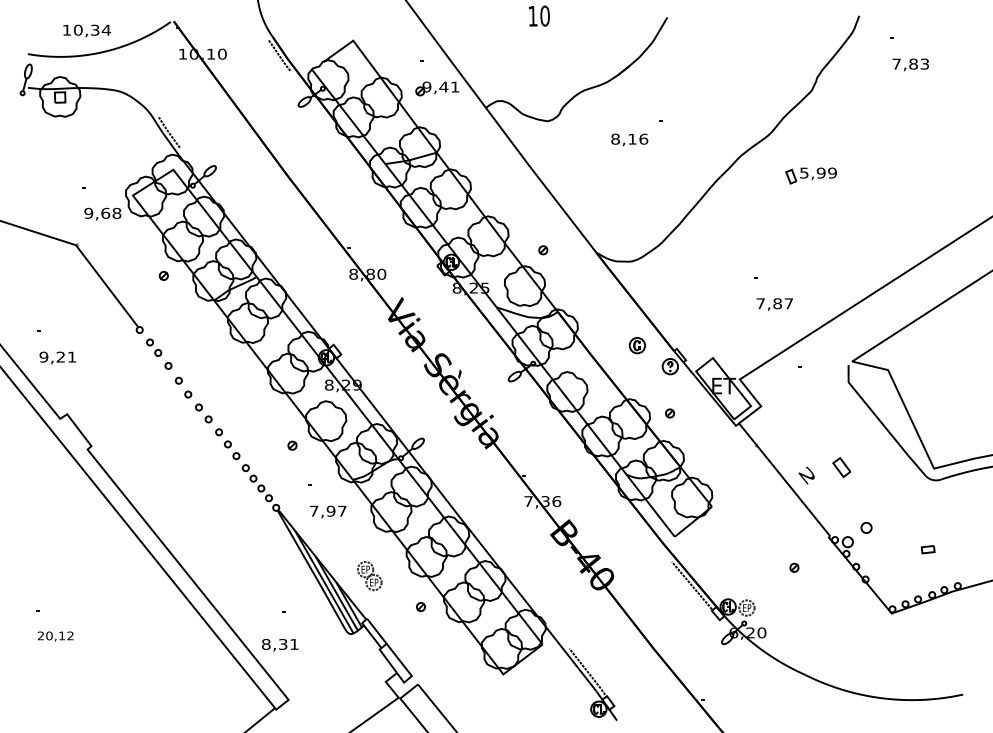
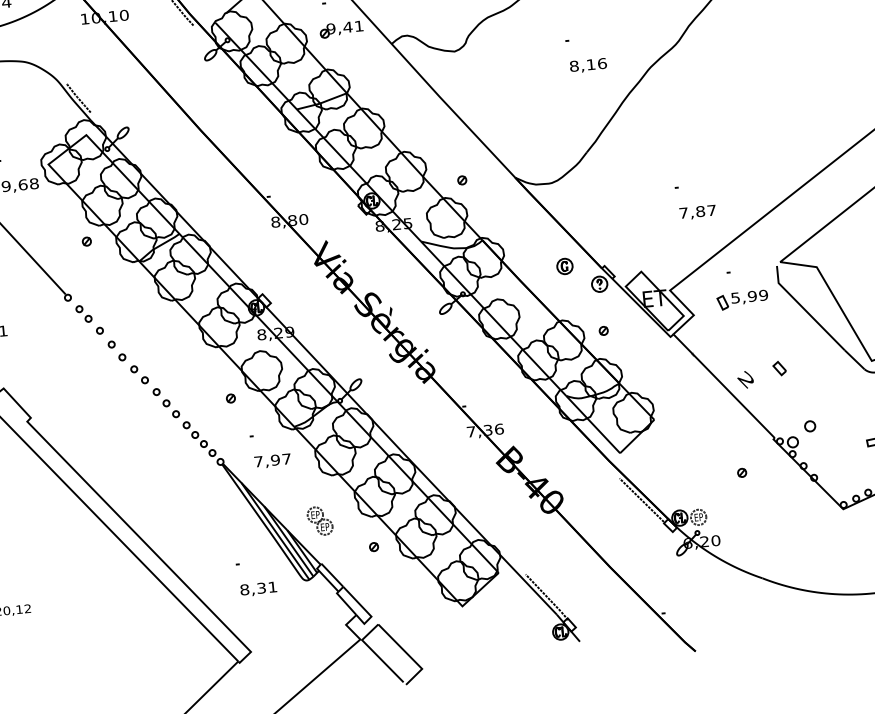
text: (629, 139) -> (588, 65), moved
part: (810, 175) -> (741, 299), moved
part: (841, 467) -> (779, 368), size x0.71
text: (280, 645) -> (259, 589), moved

